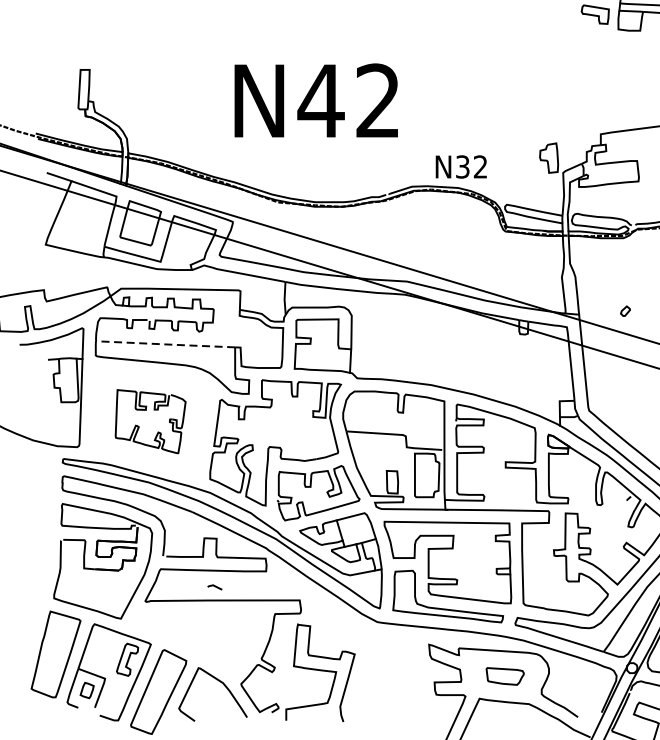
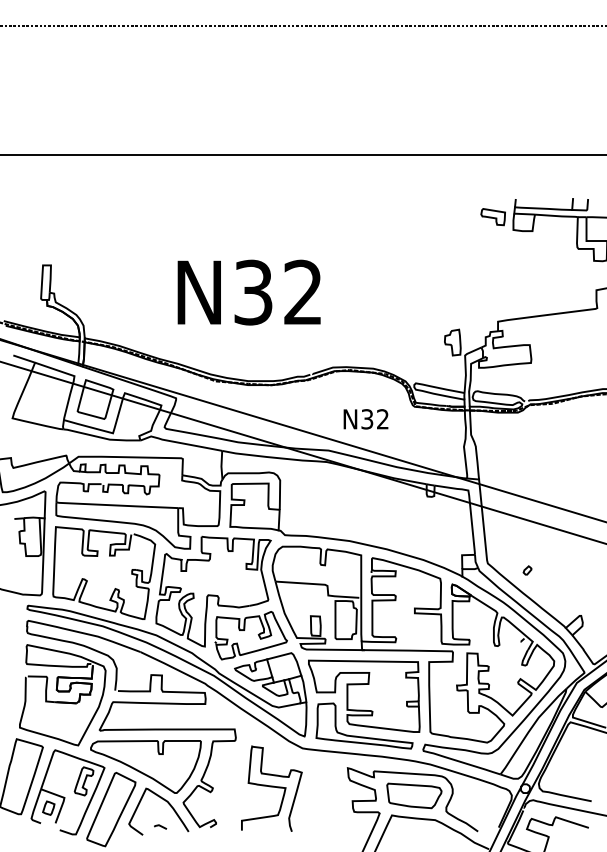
text: (321, 100) -> (253, 292), N42 -> N32
text: (460, 167) -> (365, 419), moved
part: (625, 311) -> (527, 570), moved
line: (165, 344) -> (117, 505), dashed -> solid
part: (150, 421) -> (104, 572), size x1.67
line: (214, 586) -> (160, 826), moved
part: (197, 642) -> (145, 766), added
curve: (320, 671) -> (271, 787), moved
part: (505, 675) -> (414, 795), size x1.67

